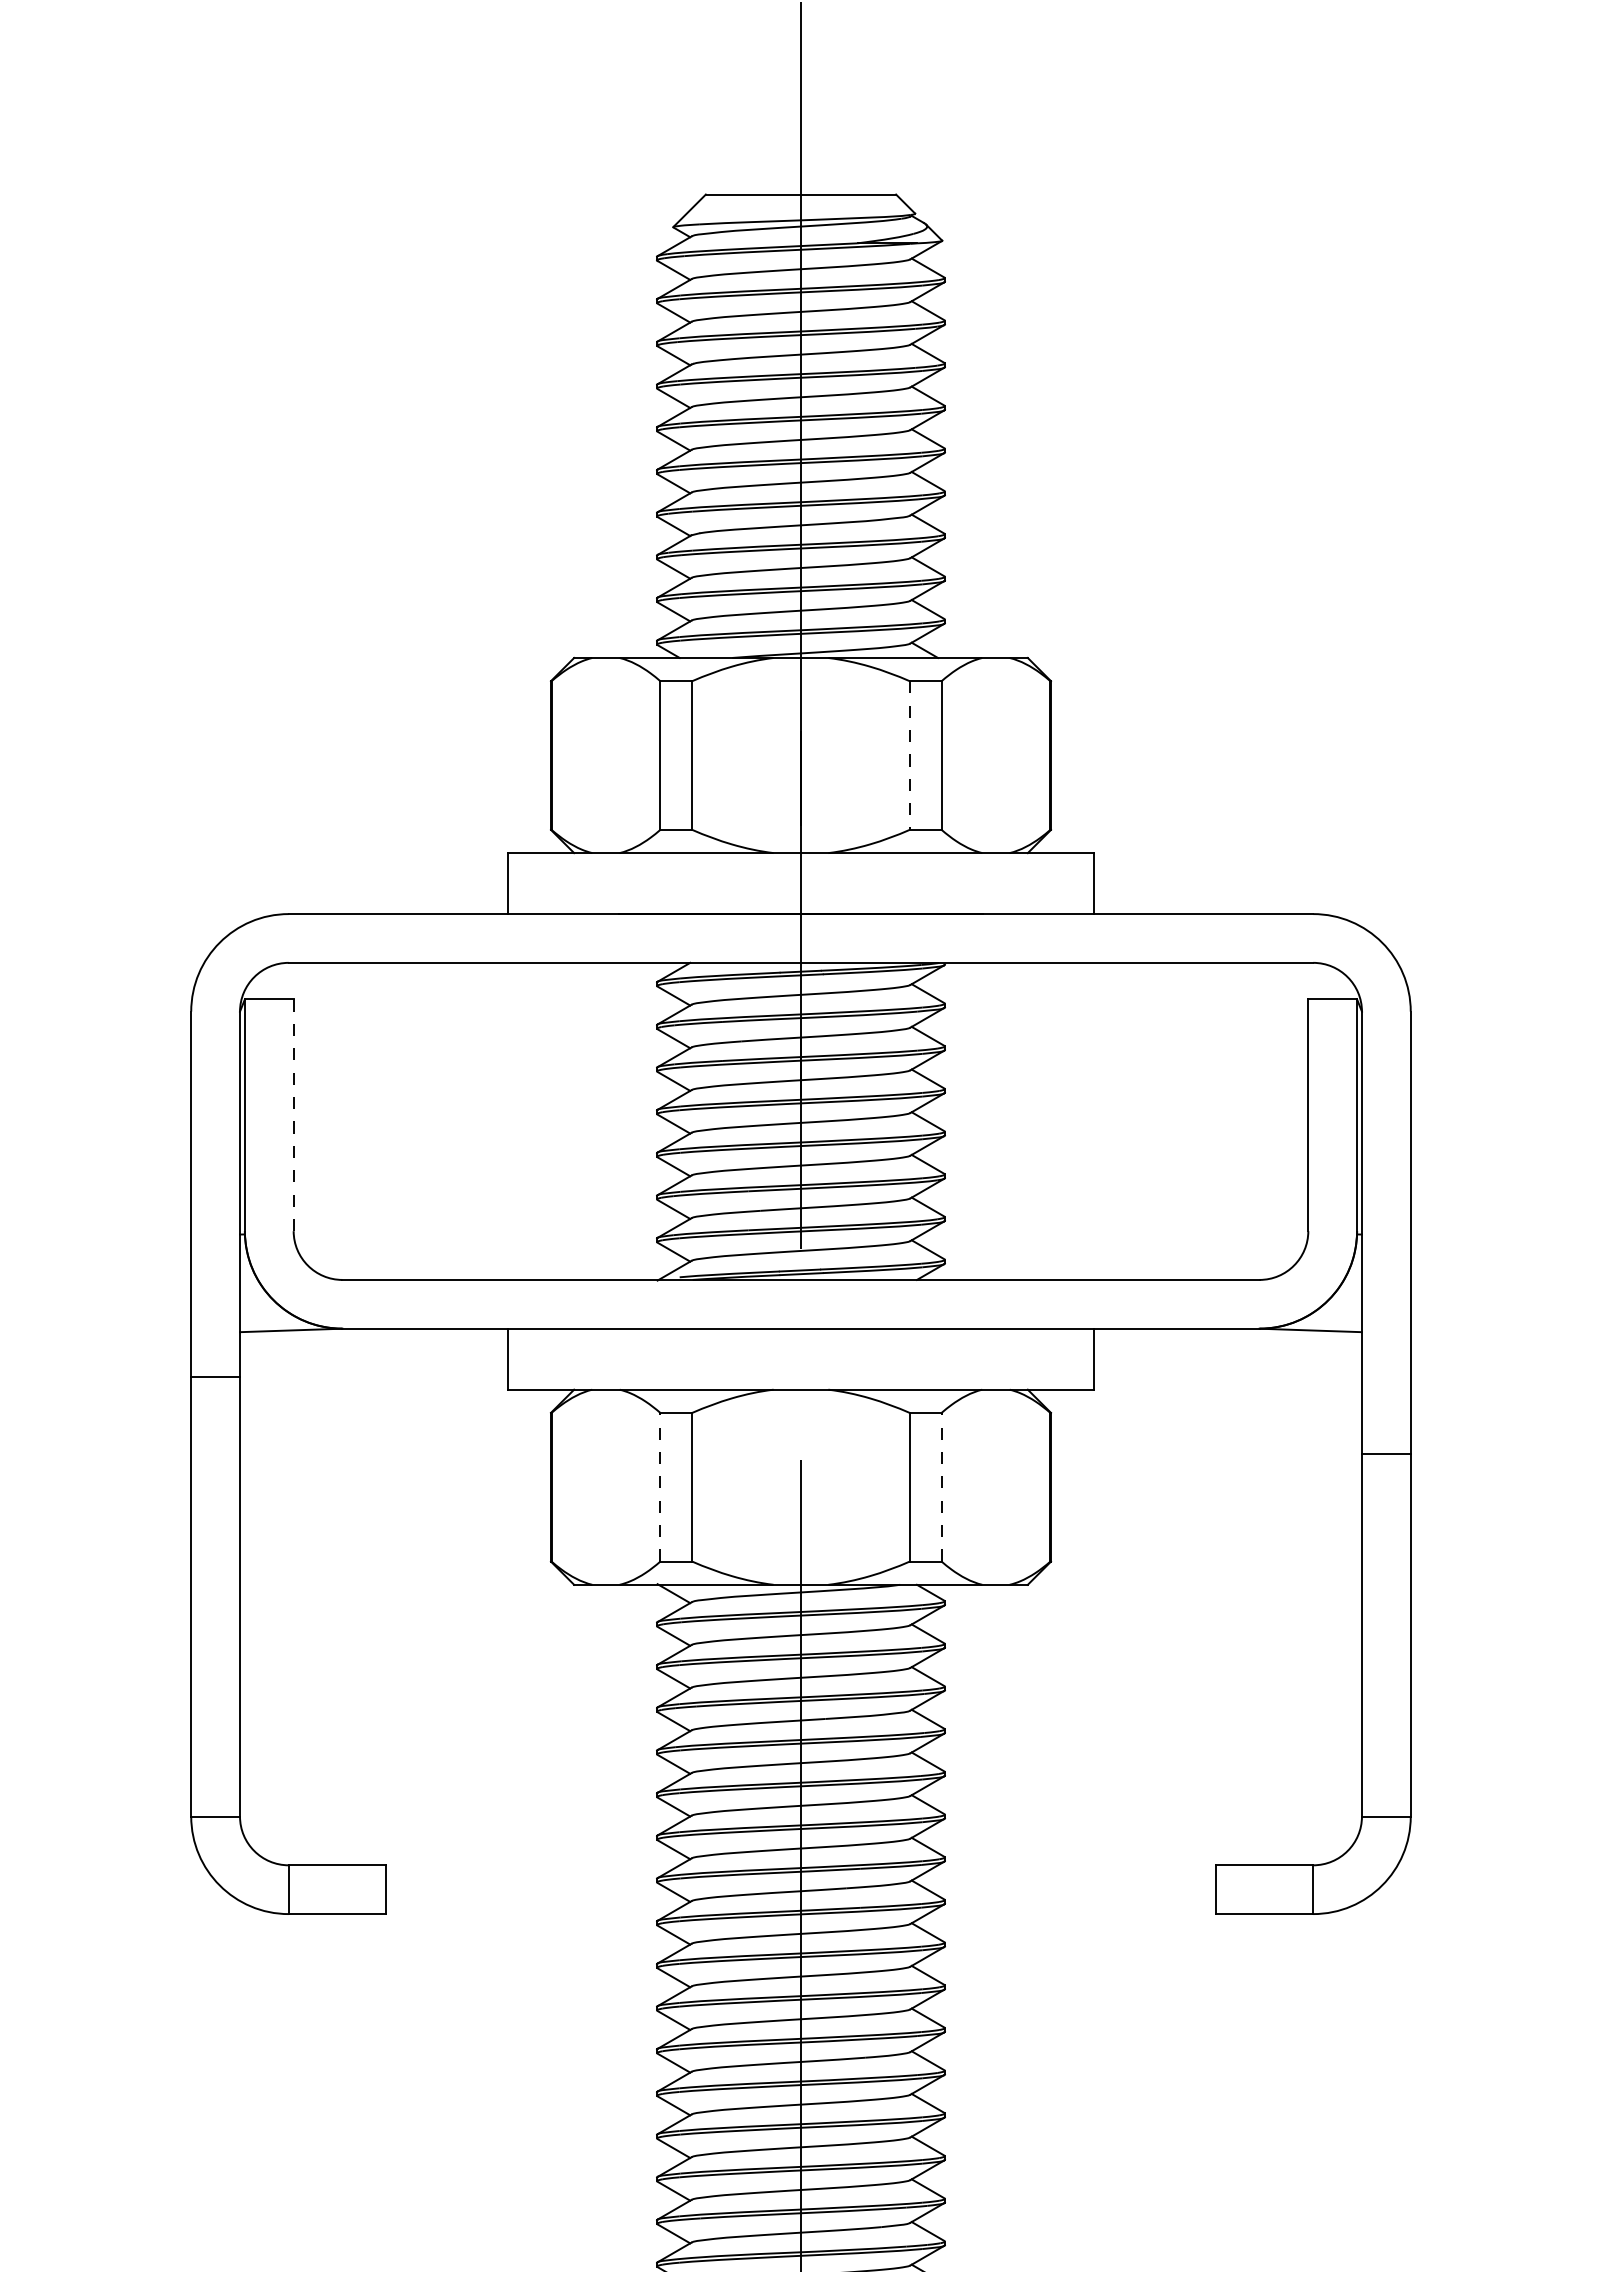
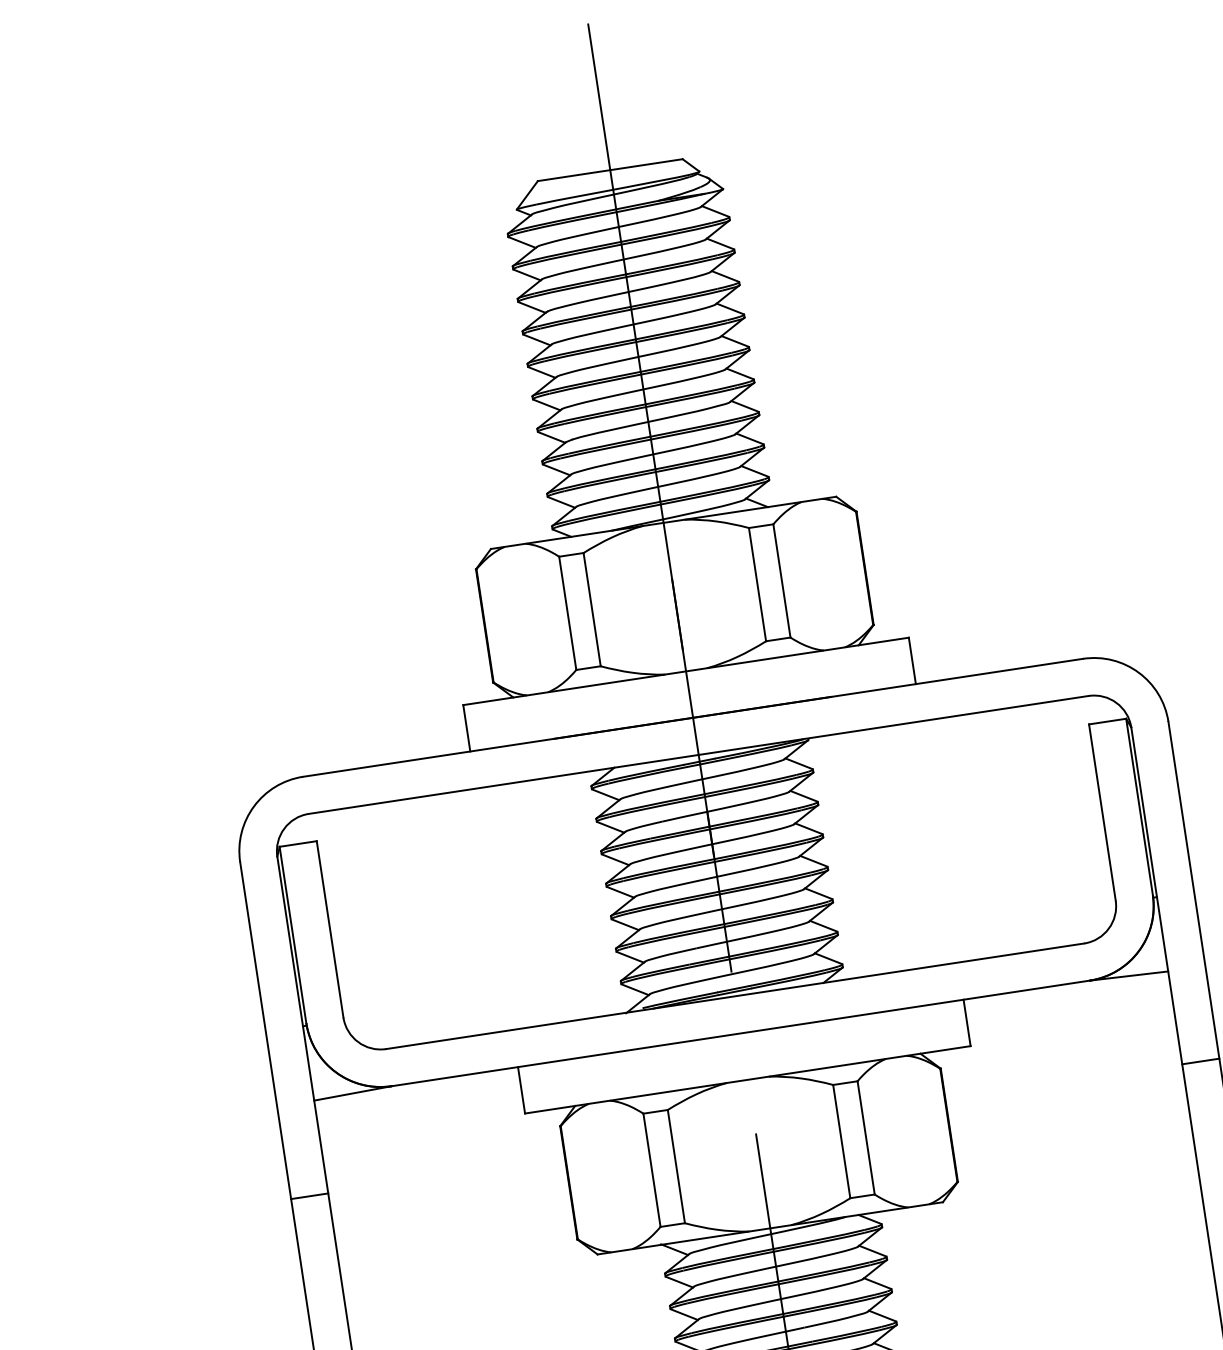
line: (909, 756) -> (757, 585), dashed -> solid
line: (293, 1115) -> (330, 929), dashed -> solid
line: (215, 1377) -> (309, 1196), moved
line: (660, 1486) -> (652, 1169), dashed -> solid
line: (941, 1486) -> (865, 1137), dashed -> solid

